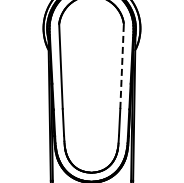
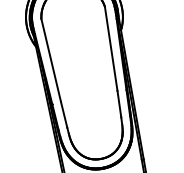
line: (122, 65) -> (111, 47), dashed -> solid

